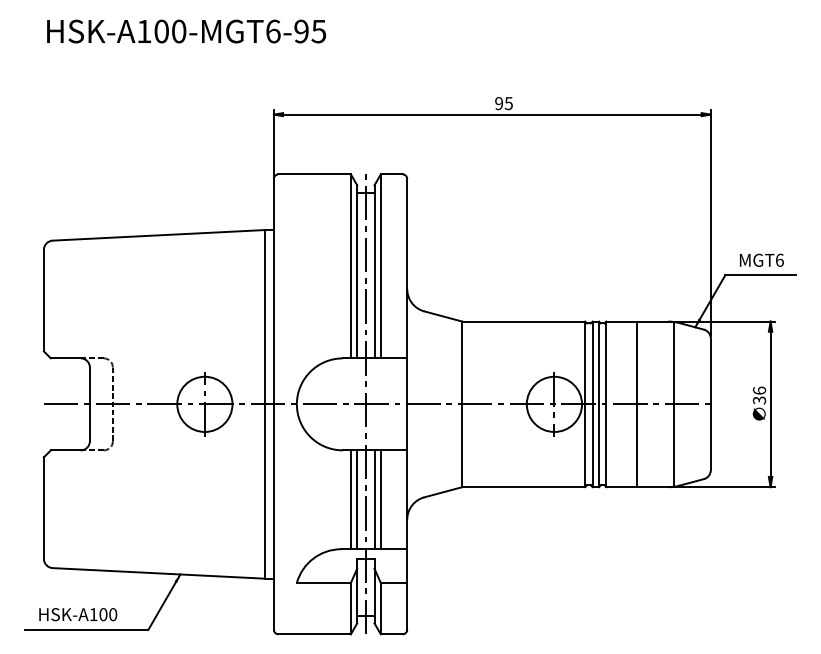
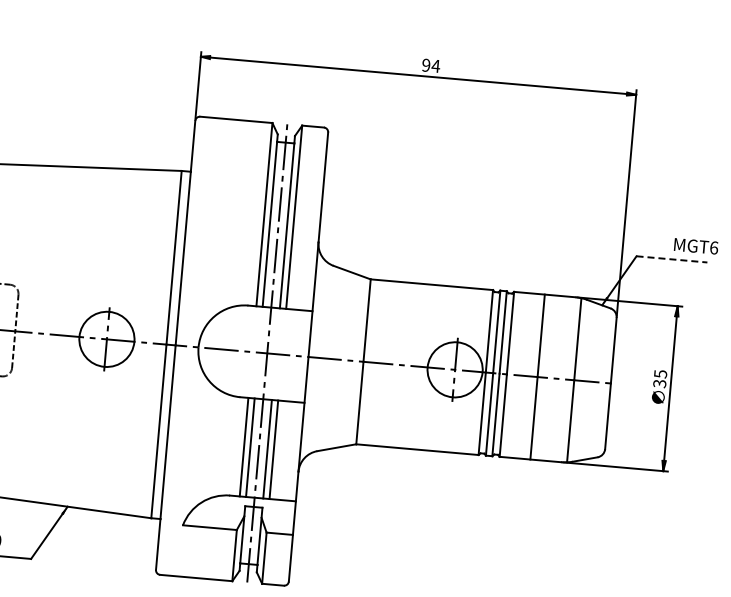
text: (508, 103) -> (435, 66), 95 -> 94
text: (761, 259) -> (695, 245), moved
line: (760, 275) -> (671, 259), solid -> dashed
text: (759, 390) -> (660, 373), 36 -> 35

